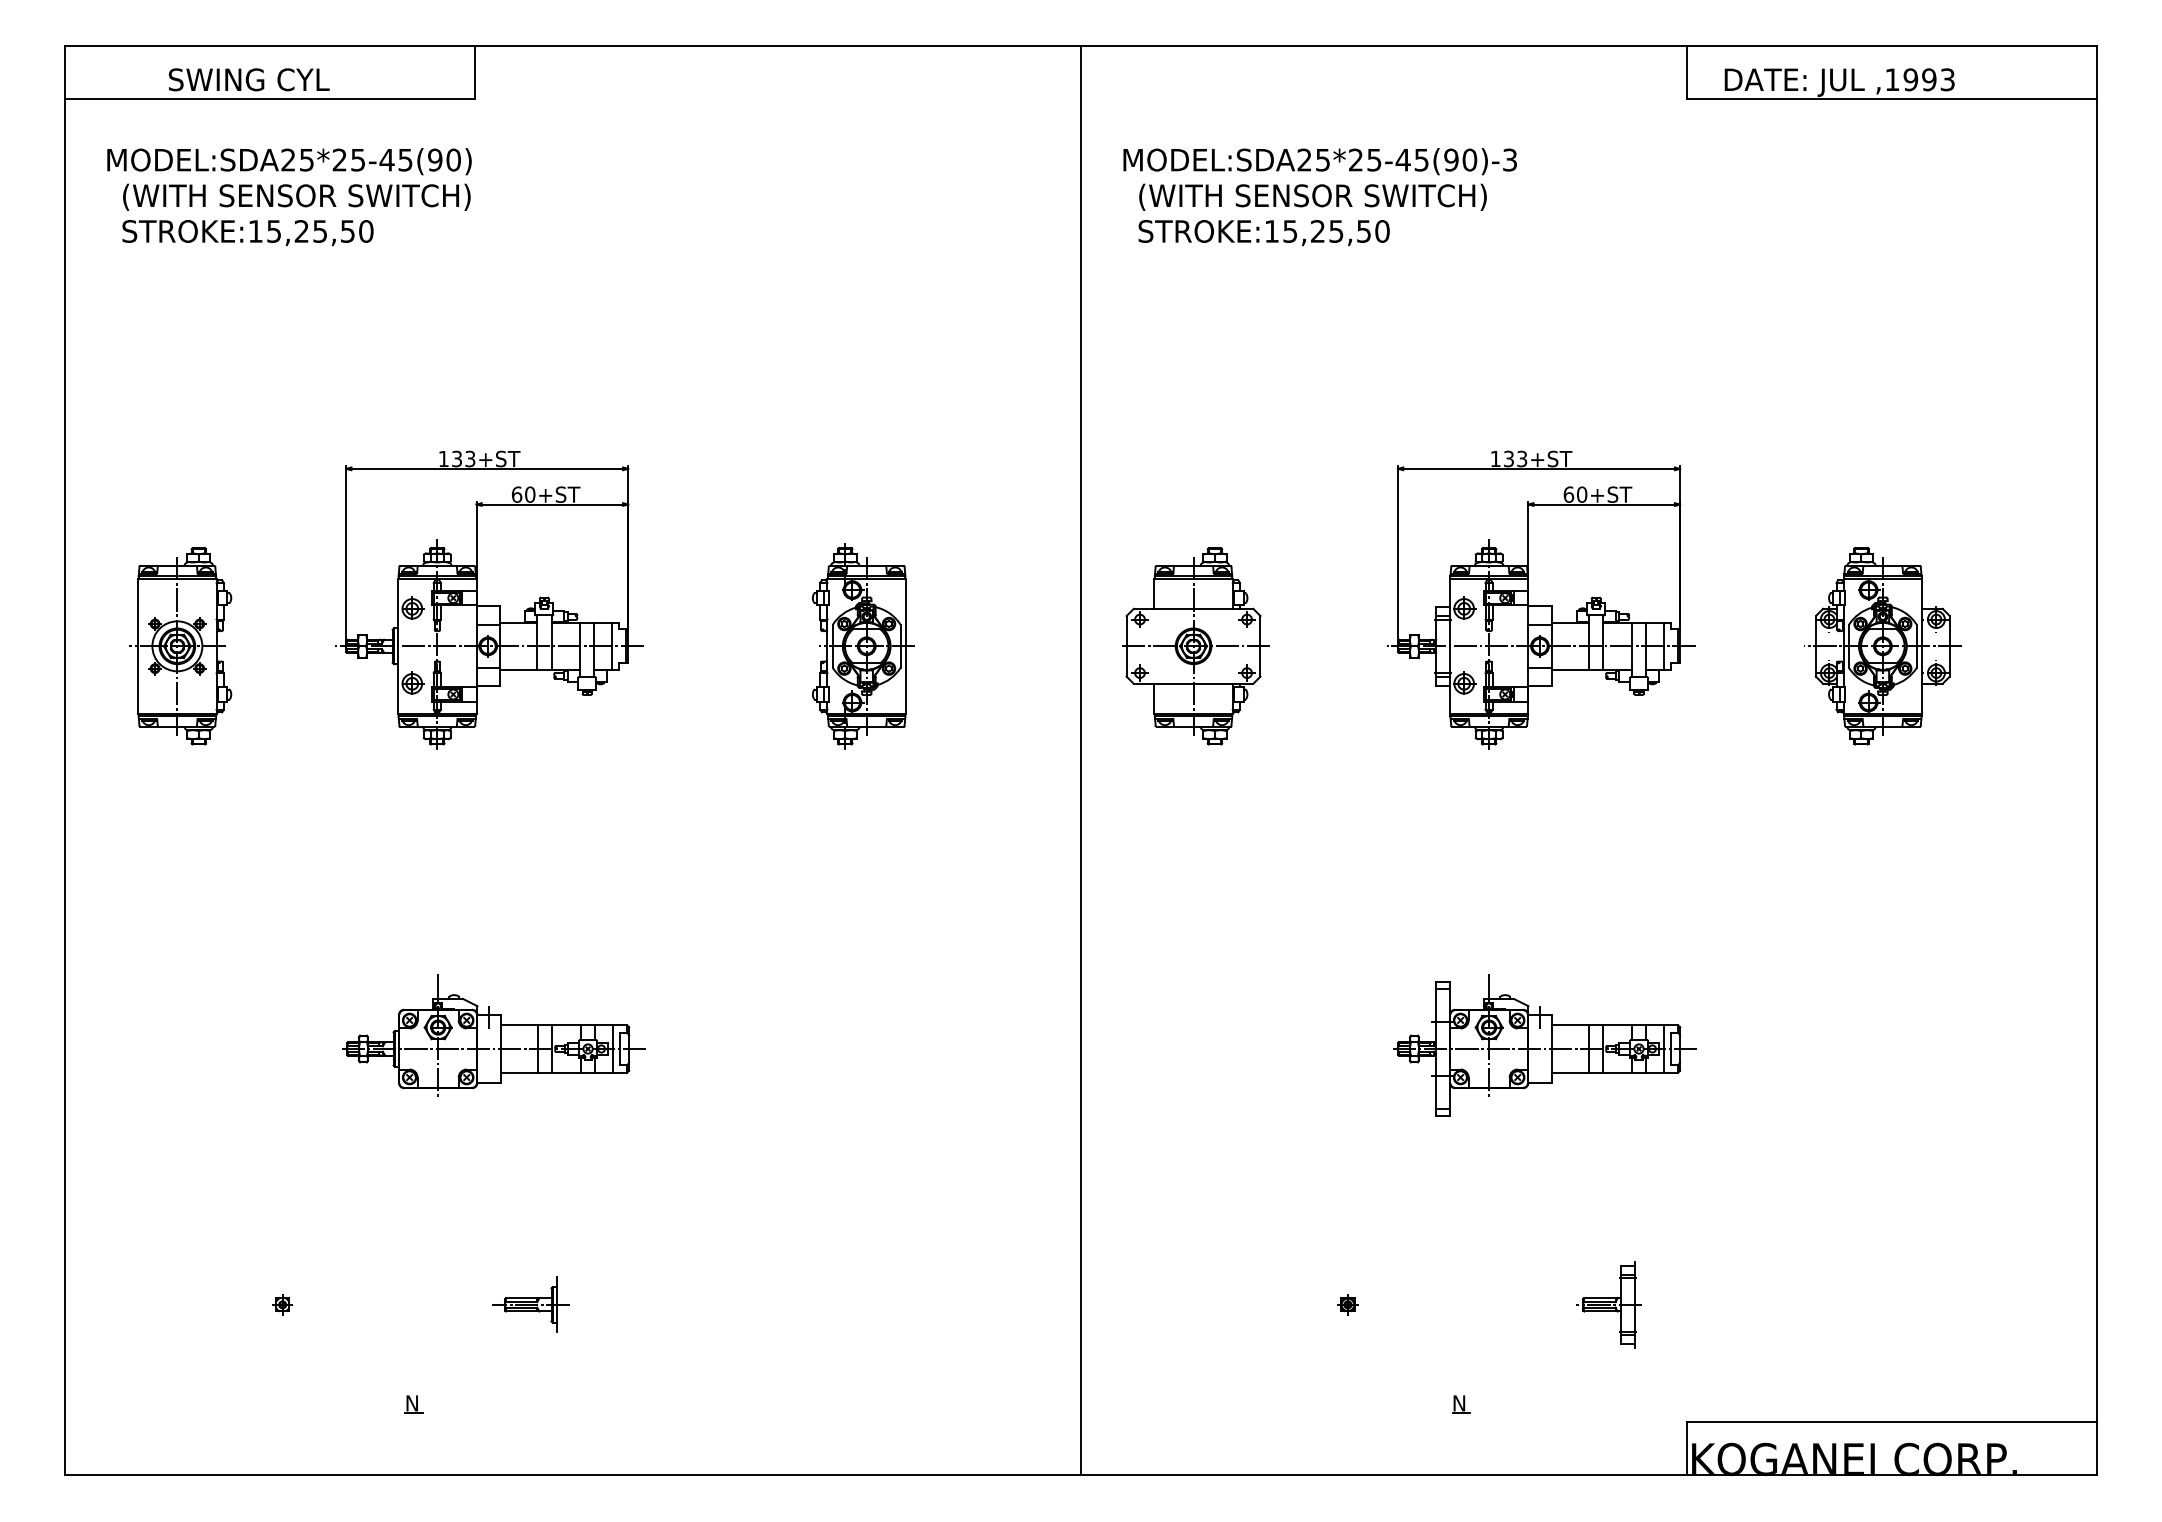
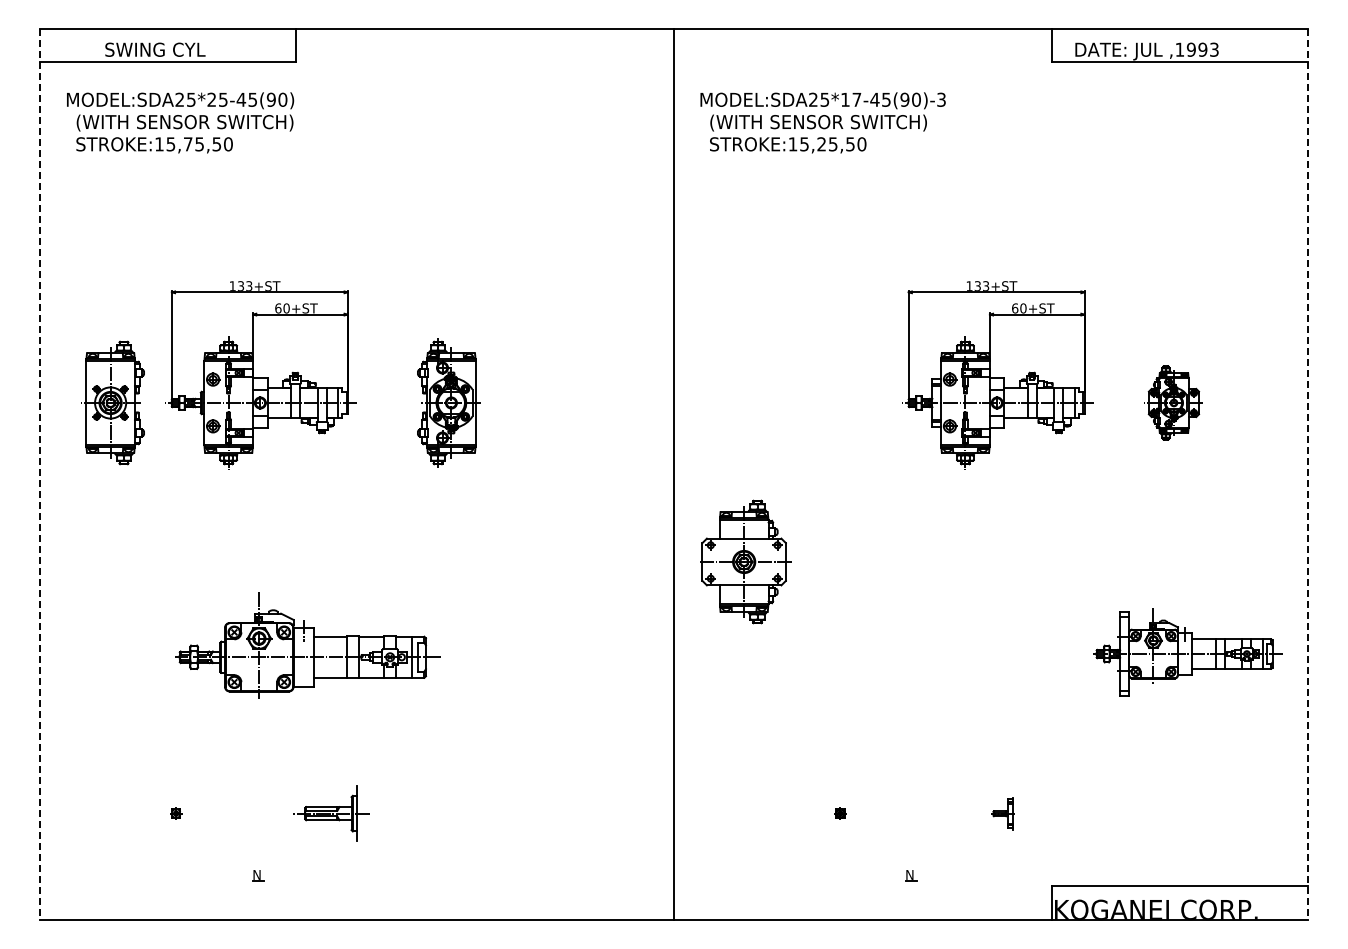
text: (1365, 159) -> (851, 99), MODEL:SDA25*25-45(90)-3 -> MODEL:SDA25*17-45(90)-3
text: (300, 231) -> (187, 144), STROKE:15,25,50 -> STROKE:15,75,50
part: (488, 602) -> (260, 375), moved
part: (1540, 602) -> (997, 375), moved
part: (862, 645) -> (448, 402), moved
part: (1195, 645) -> (745, 561), moved
part: (1882, 645) -> (1173, 402), size x0.6
line: (64, 761) -> (40, 474), solid -> dashed
line: (2097, 761) -> (1307, 474), solid -> dashed
part: (493, 1035) -> (307, 645), size x1.4
part: (1543, 1046) -> (1187, 652), moved
part: (530, 1304) -> (330, 813), size x1.6
part: (1607, 1304) -> (1002, 813), size x0.6

